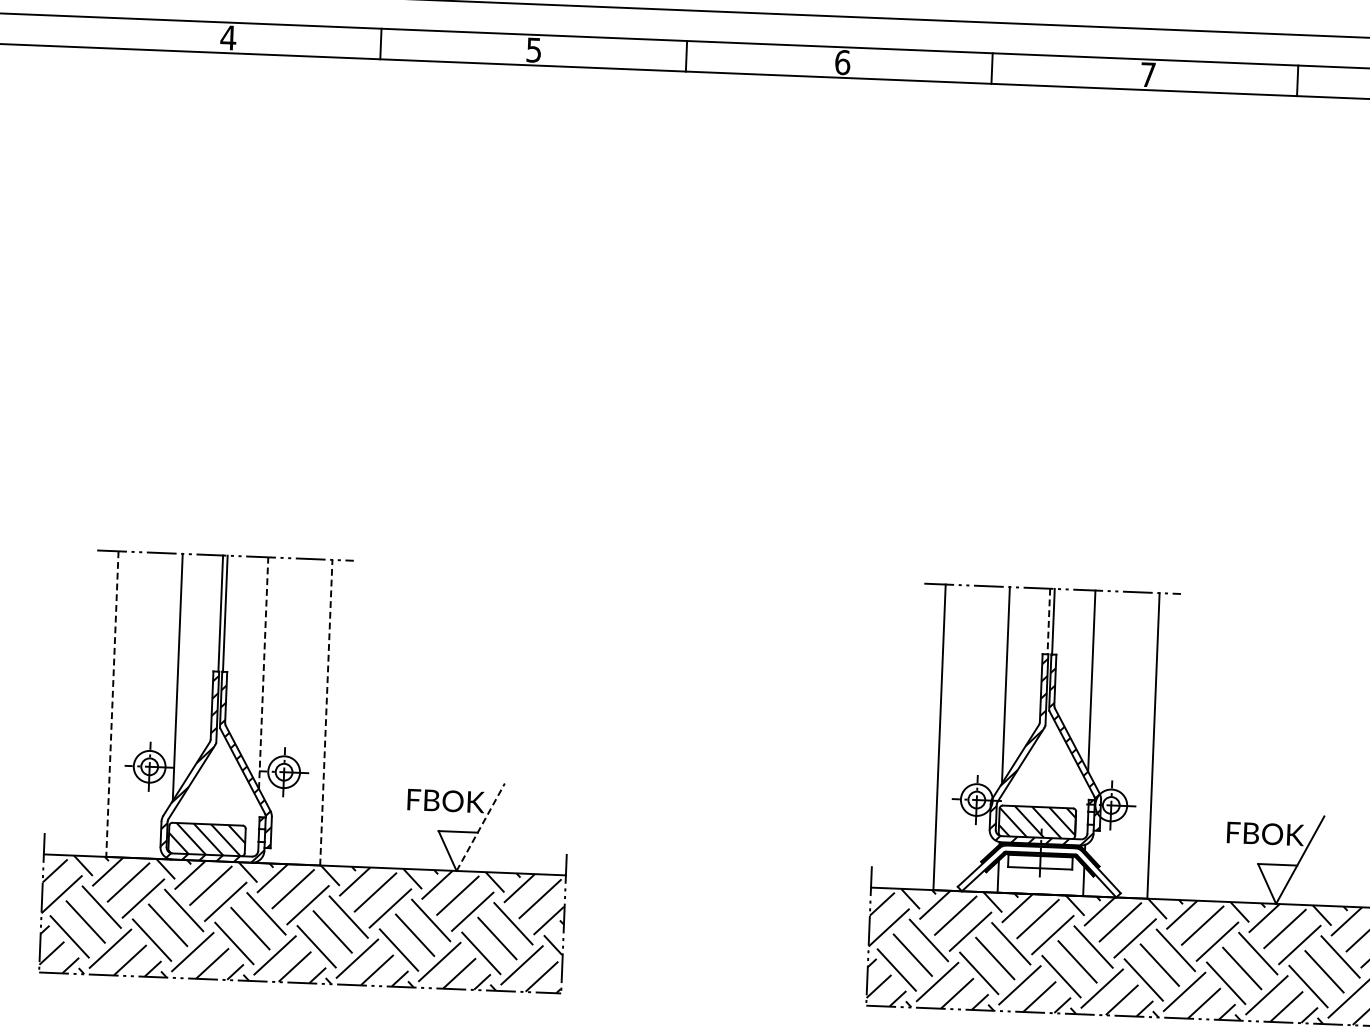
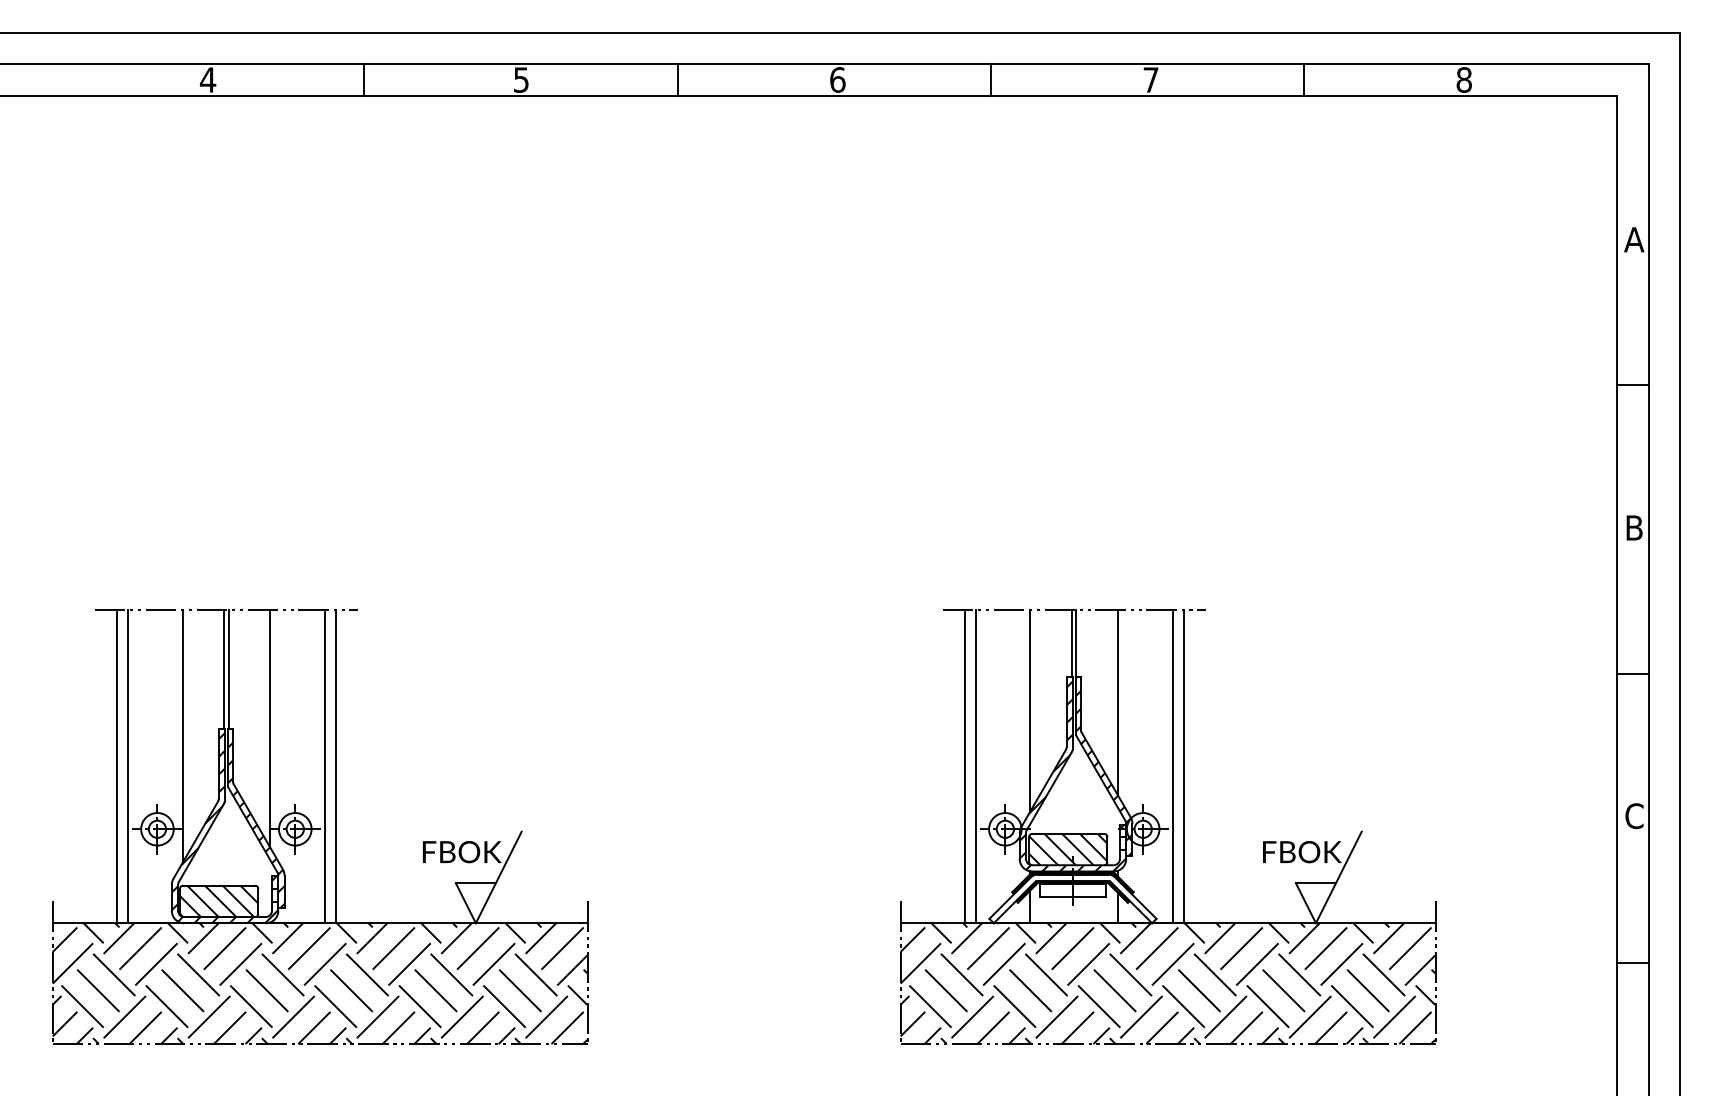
line: (1048, 621) -> (1071, 643), dashed -> solid
line: (263, 672) -> (270, 728), dashed -> solid
line: (112, 703) -> (116, 766), dashed -> solid
line: (122, 704) -> (127, 766), added
line: (316, 712) -> (325, 766), added
line: (326, 712) -> (336, 766), dashed -> solid
line: (950, 737) -> (975, 766), added
line: (1142, 745) -> (1172, 766), added
line: (480, 827) -> (498, 877), dashed -> solid

